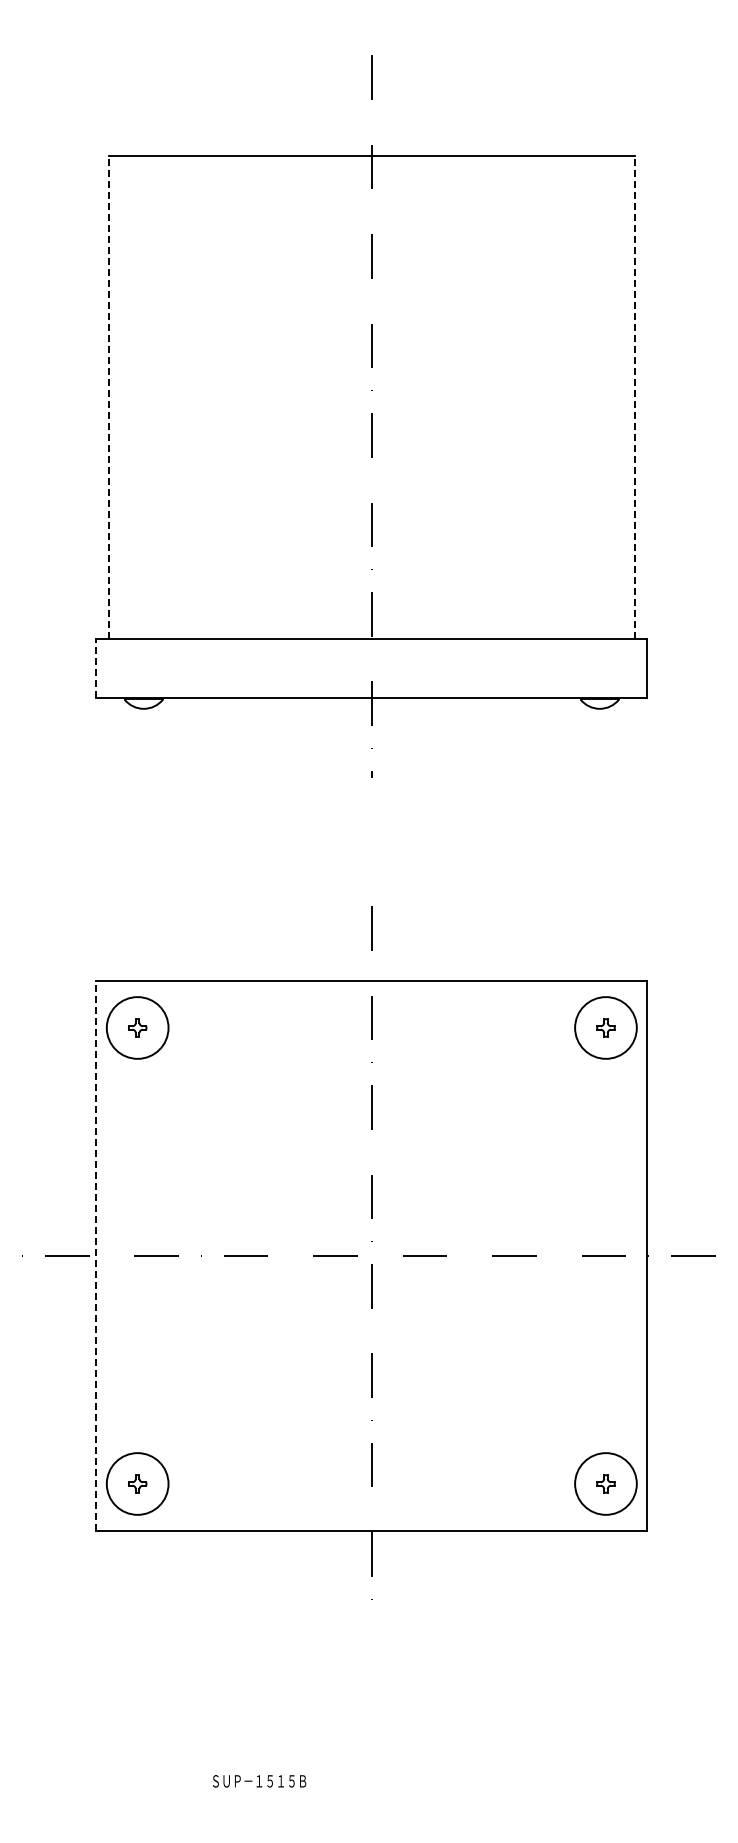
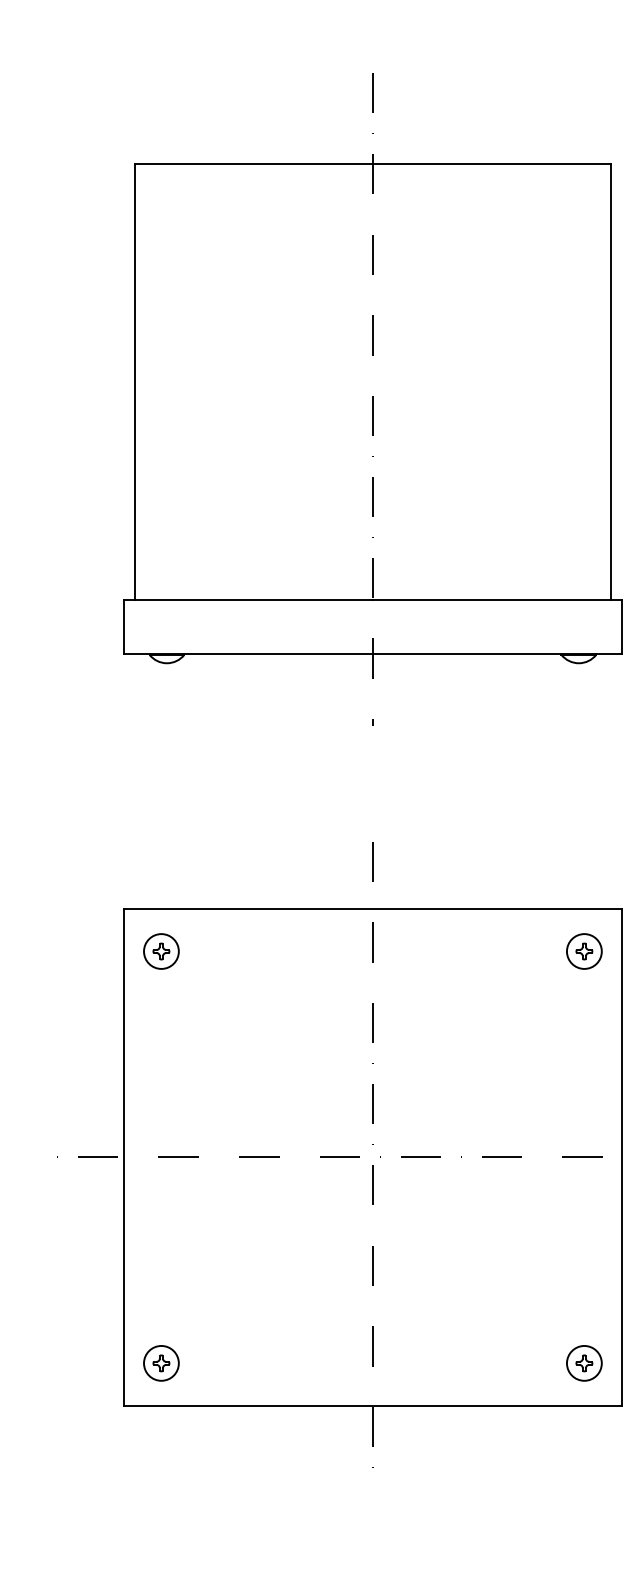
line: (108, 397) -> (135, 382), dashed -> solid
line: (634, 397) -> (610, 382), dashed -> solid
line: (96, 668) -> (124, 626), dashed -> solid
circle: (137, 1027) -> (161, 951), size x0.62
circle: (605, 1027) -> (583, 951), size x0.62
line: (96, 1255) -> (124, 1157), dashed -> solid
circle: (137, 1483) -> (161, 1362), size x0.62
circle: (605, 1483) -> (583, 1362), size x0.62

